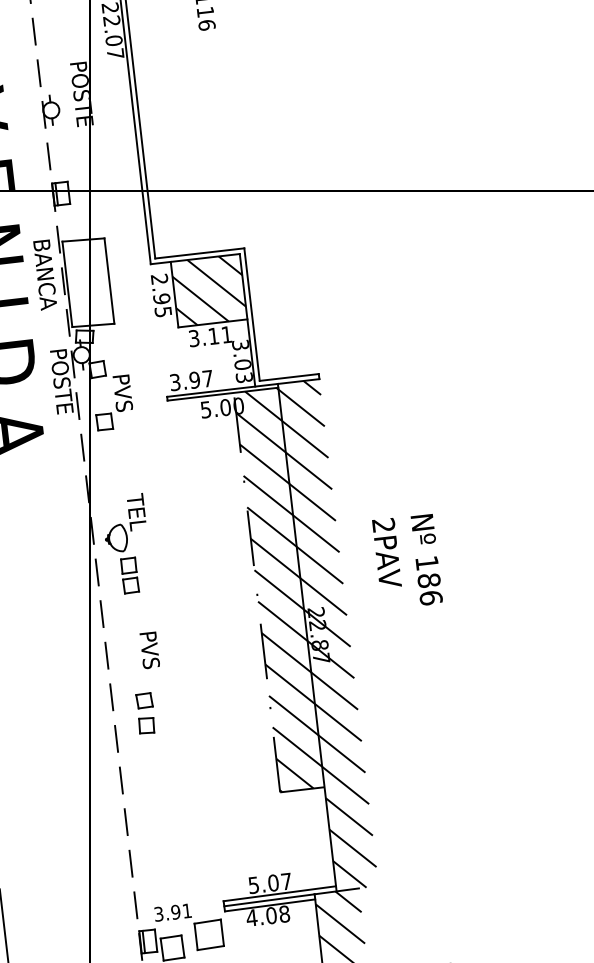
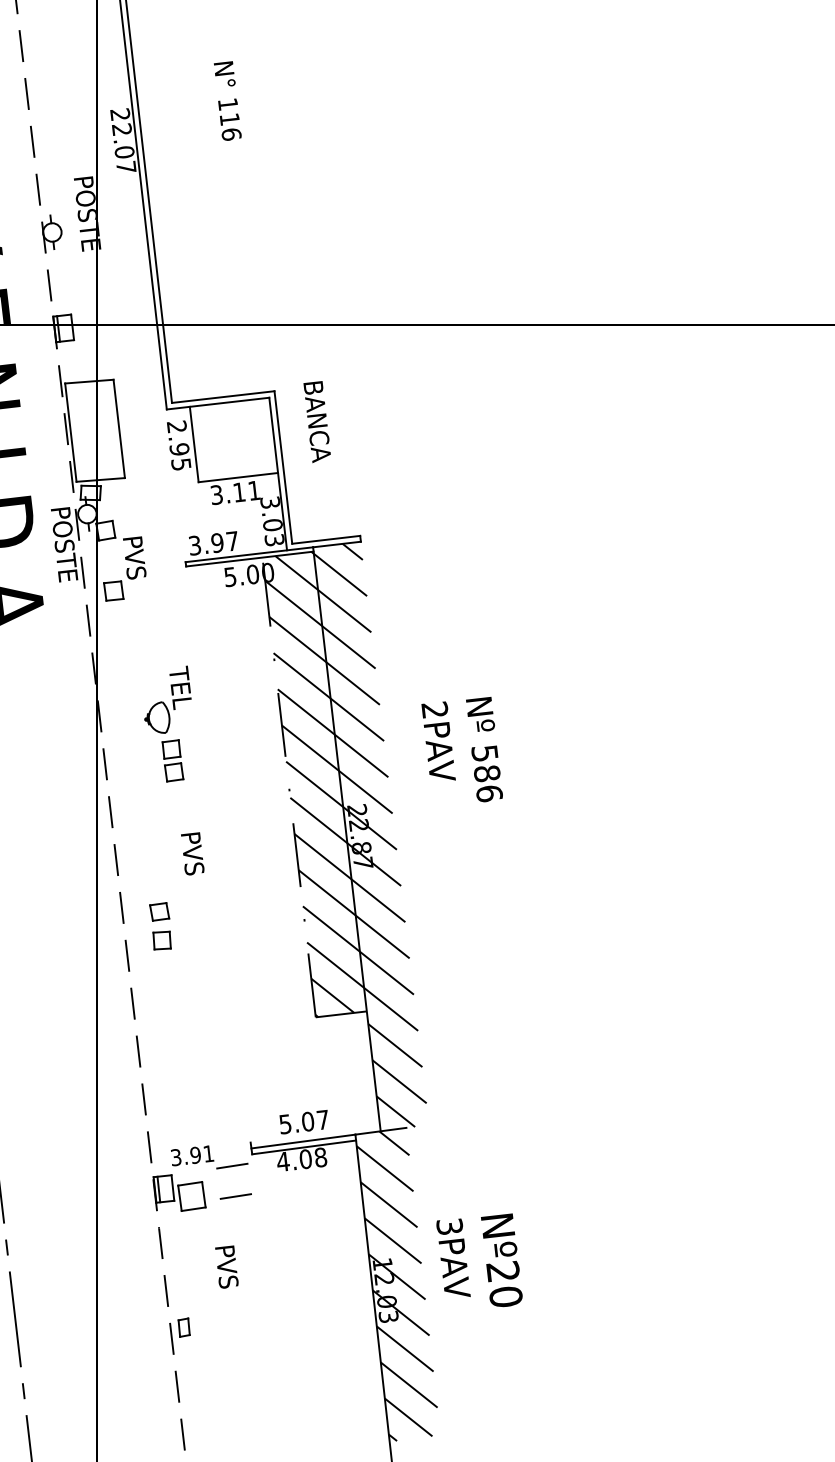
text: (44, 275) -> (316, 422), moved
hatch: (208, 290) -> (233, 439), removed
part: (125, 543) -> (167, 723), moved
text: (426, 563) -> (484, 753), 186 -> 586
text: (149, 650) -> (192, 853), moved
line: (279, 893) -> (314, 1133), removed
line: (222, 932) -> (249, 1178), removed
line: (195, 936) -> (218, 1183), removed

